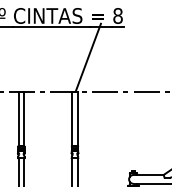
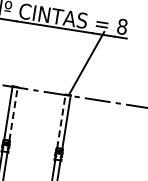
line: (24, 118) -> (14, 113), solid -> dashed
line: (72, 118) -> (61, 121), solid -> dashed

